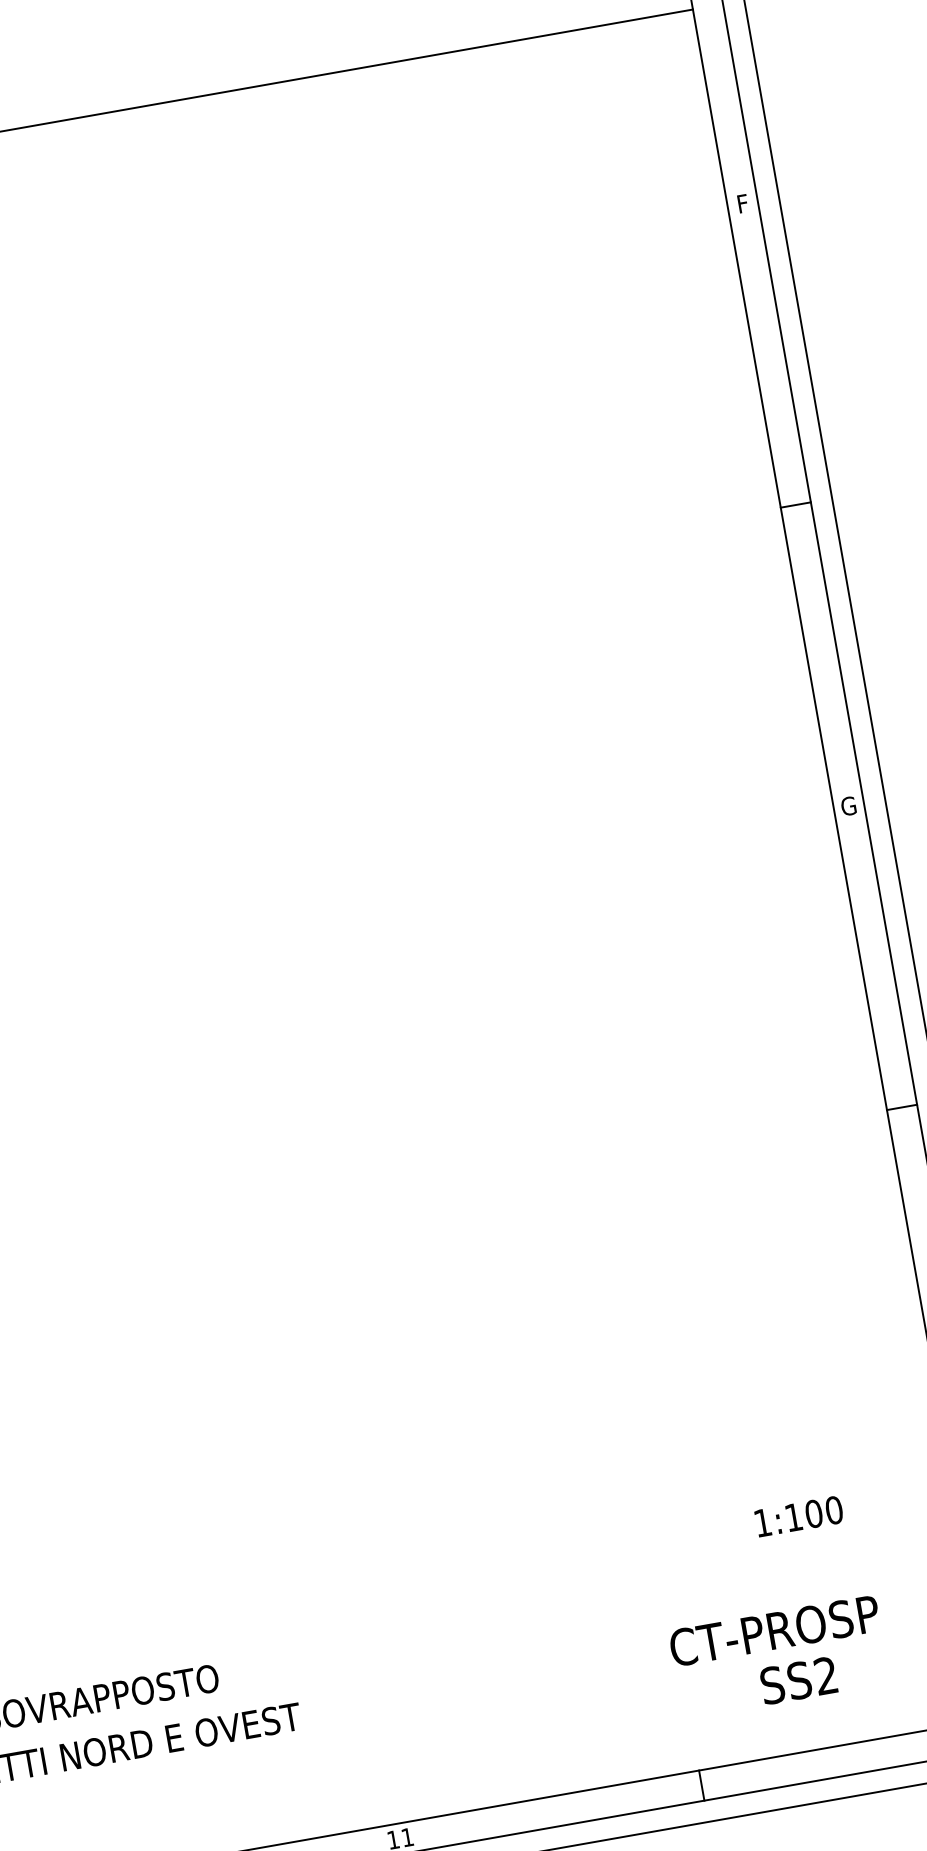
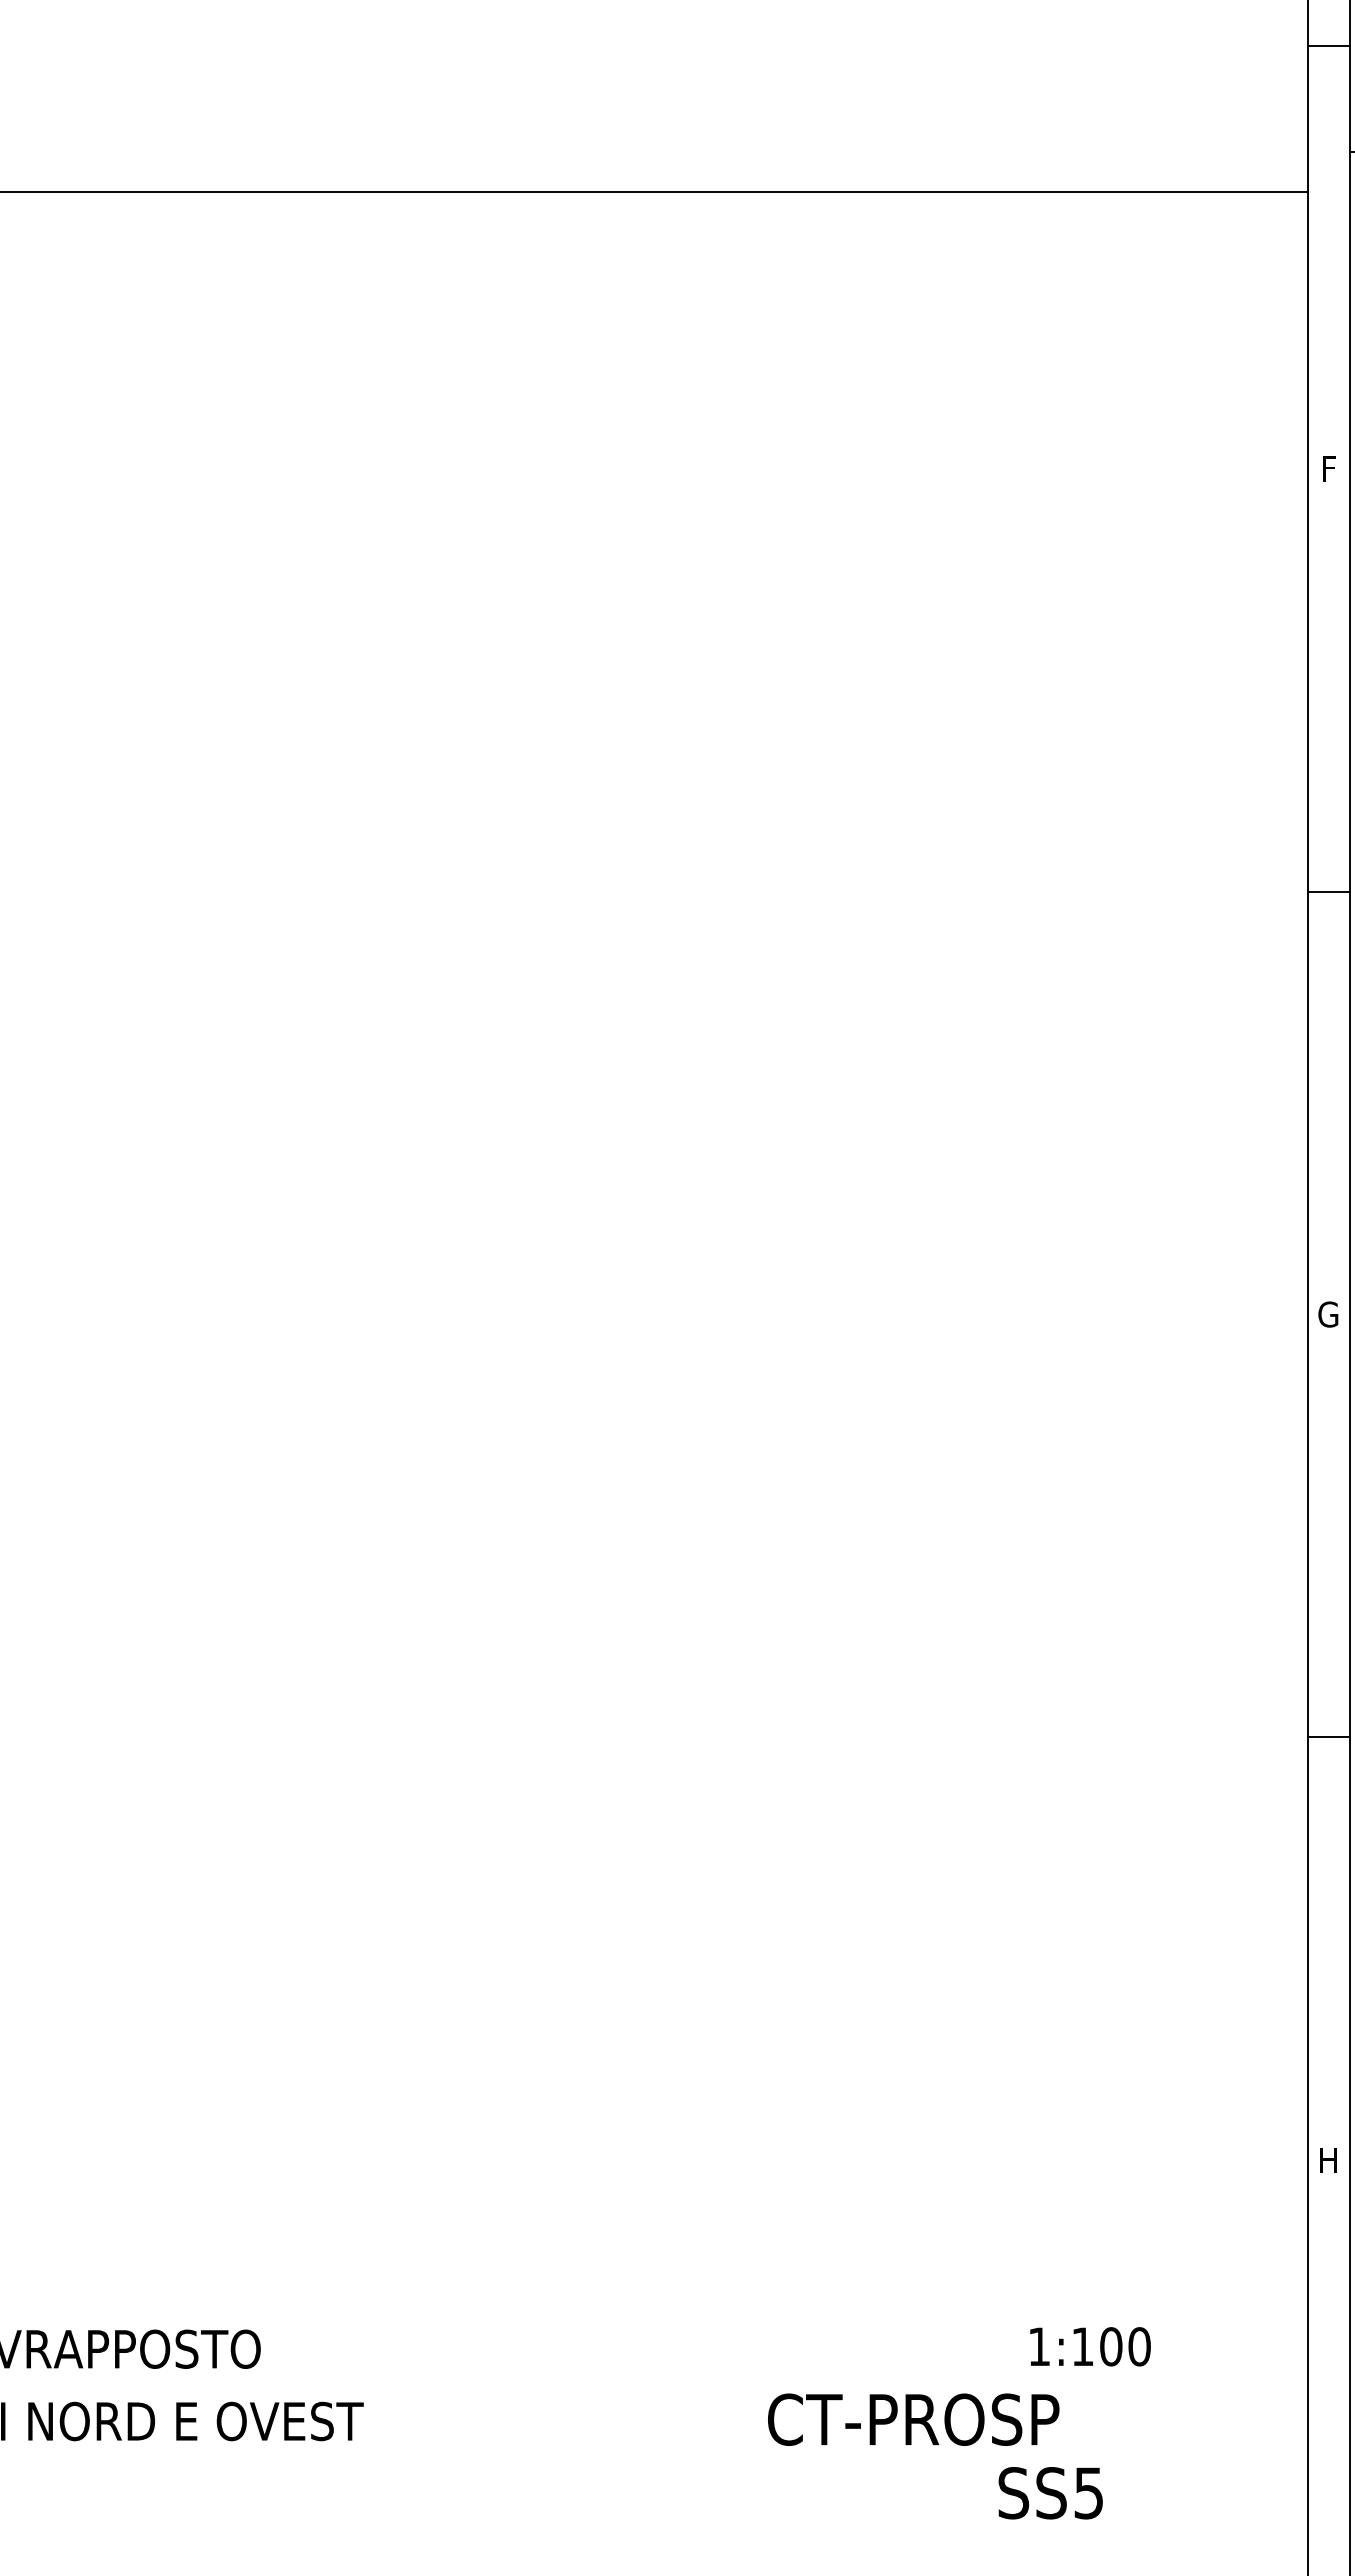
text: (799, 1516) -> (1090, 2346), moved
text: (774, 1630) -> (913, 2419), moved
text: (825, 1676) -> (1088, 2493), SS2 -> SS5

